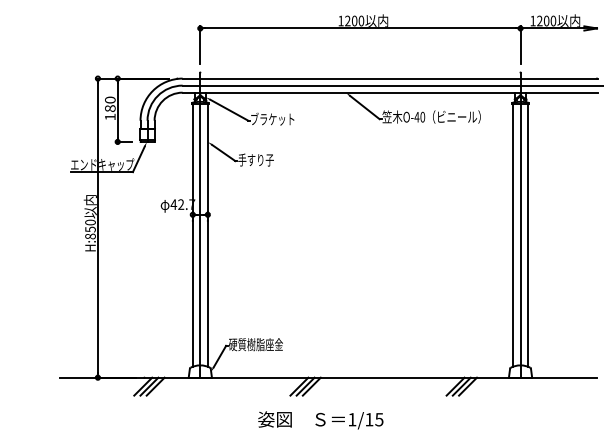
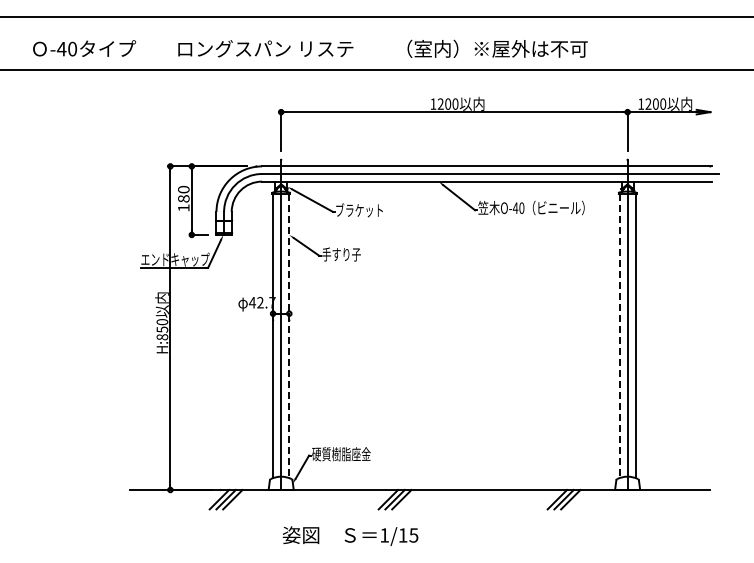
line: (208, 235) -> (289, 336), solid -> dashed
line: (513, 235) -> (619, 336), solid -> dashed
text: (320, 419) -> (350, 535), moved

